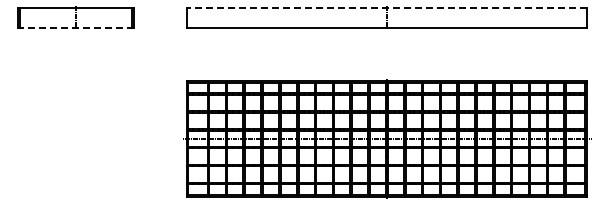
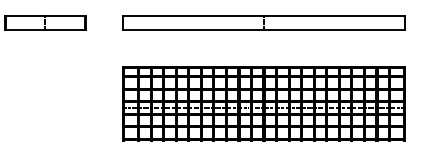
line: (386, 7) -> (263, 15), dashed -> solid
line: (76, 27) -> (45, 29), dashed -> solid

